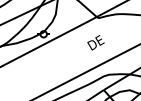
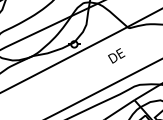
text: (95, 42) -> (116, 55), moved

